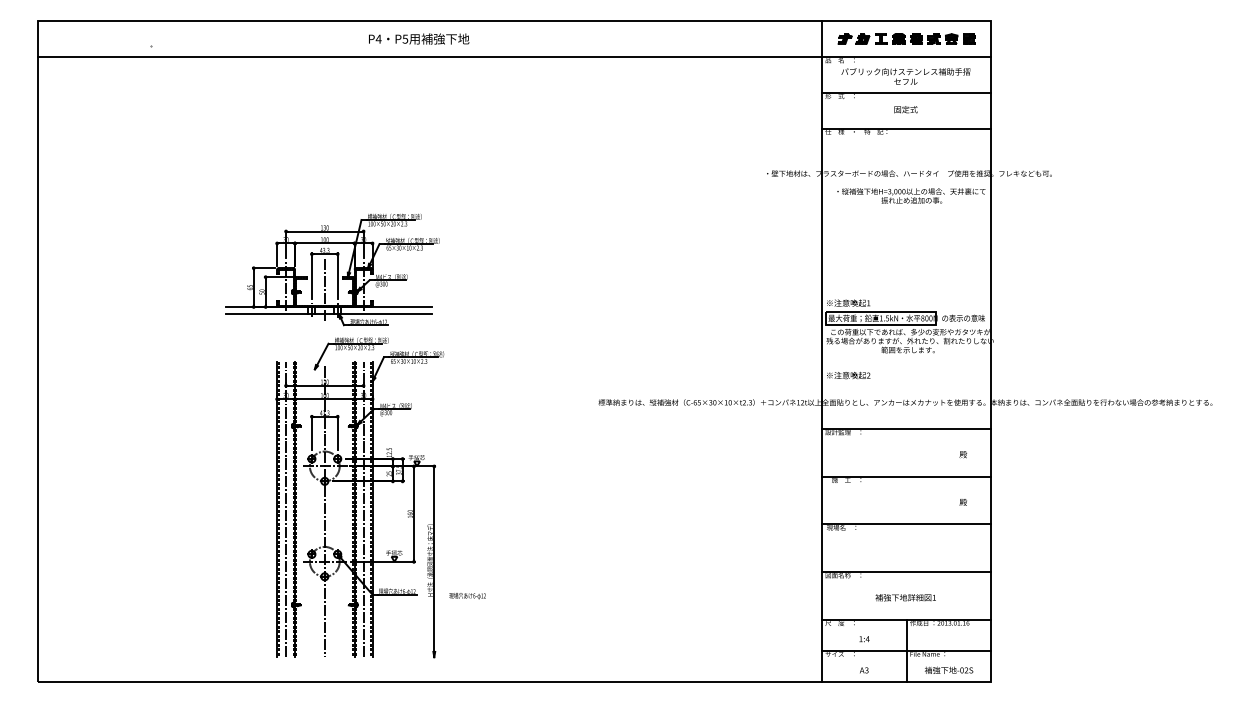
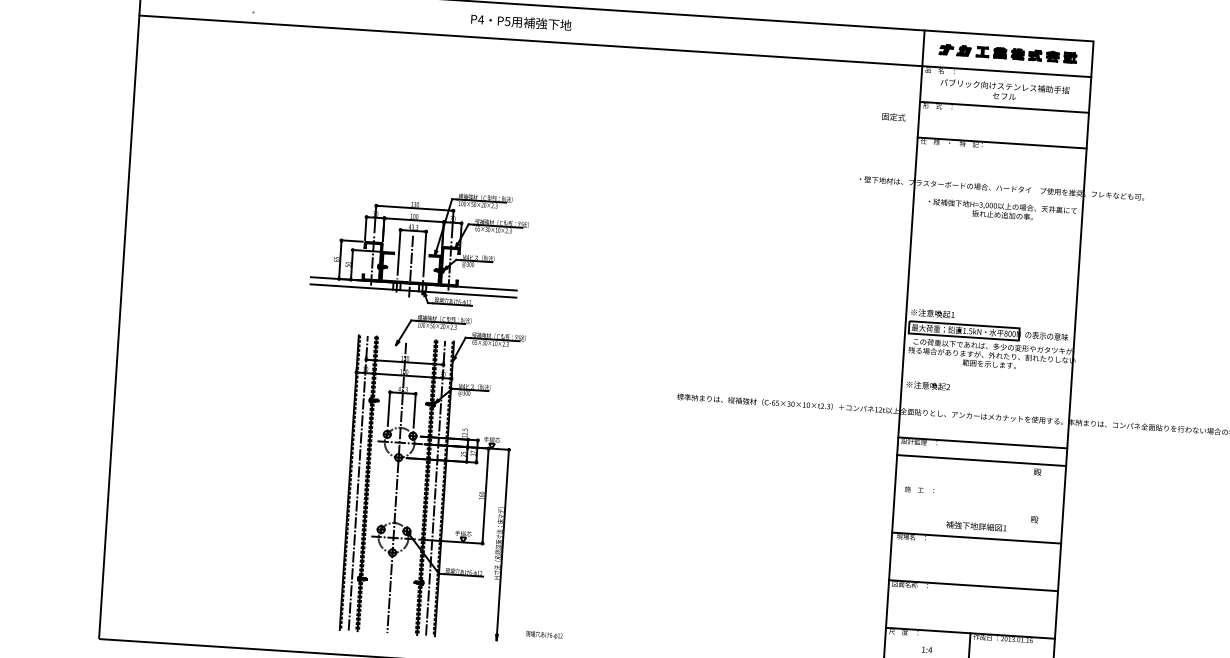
text: (905, 109) -> (893, 116), moved
line: (906, 476) -> (981, 460), moved
text: (467, 596) -> (544, 635), moved
text: (905, 597) -> (976, 526), moved

